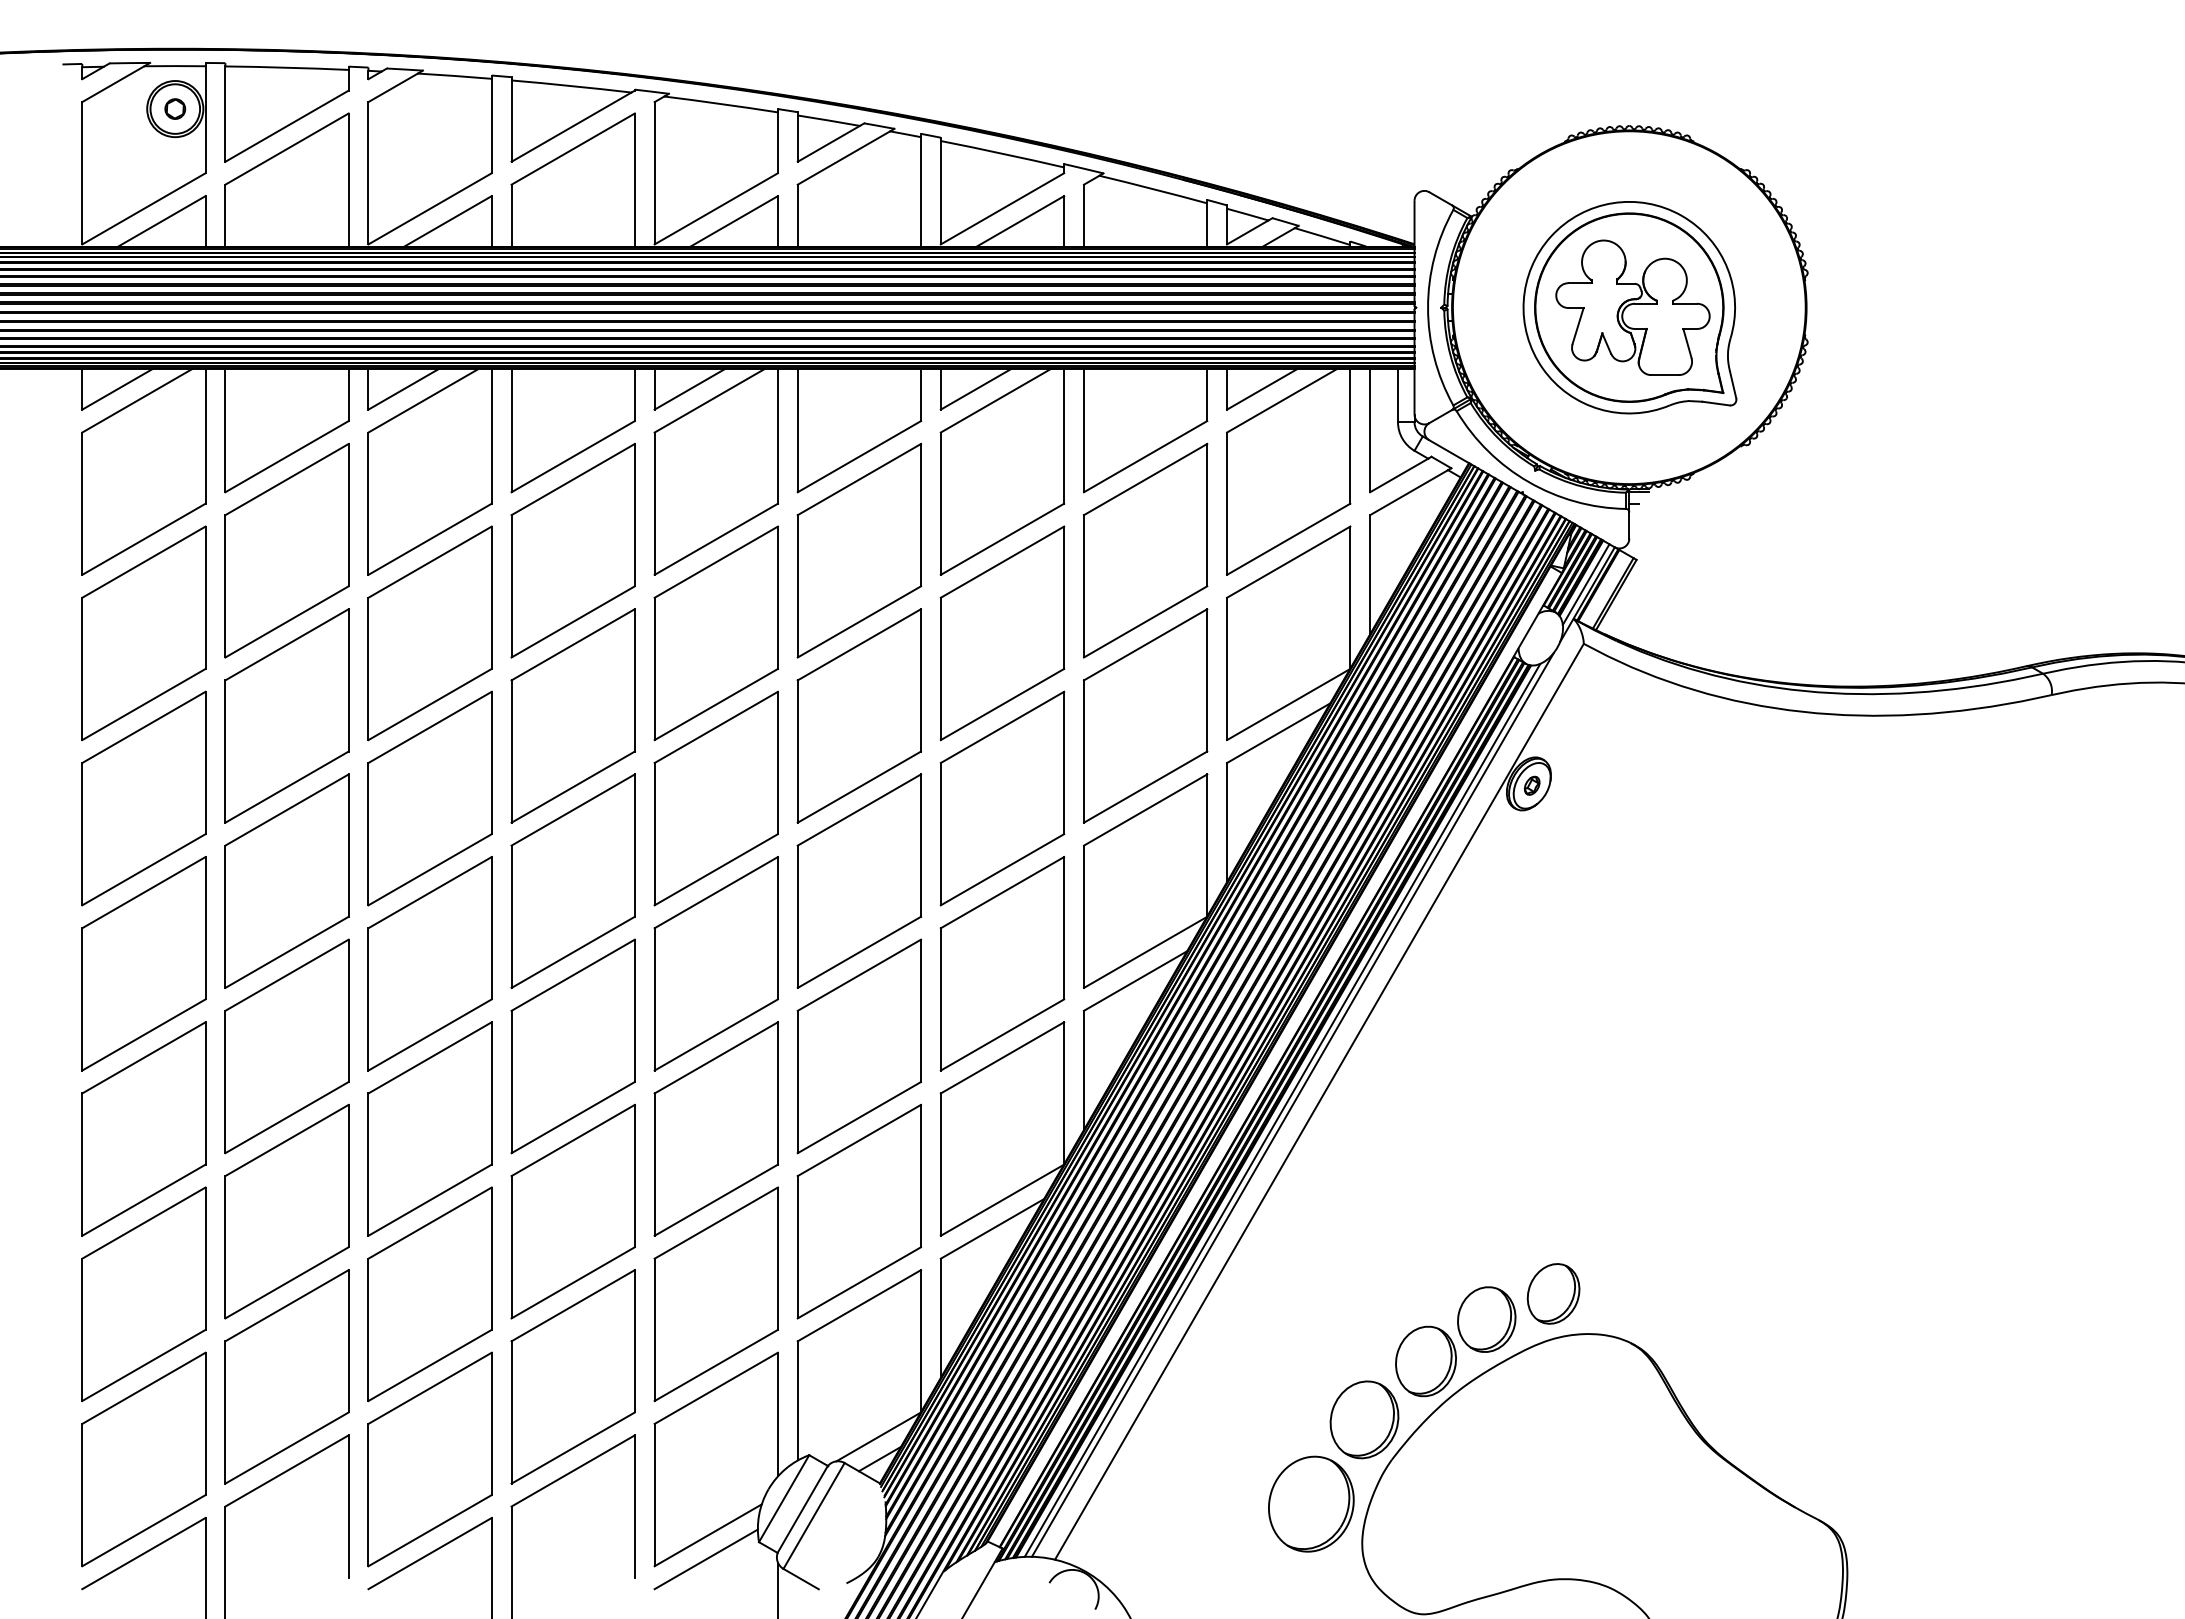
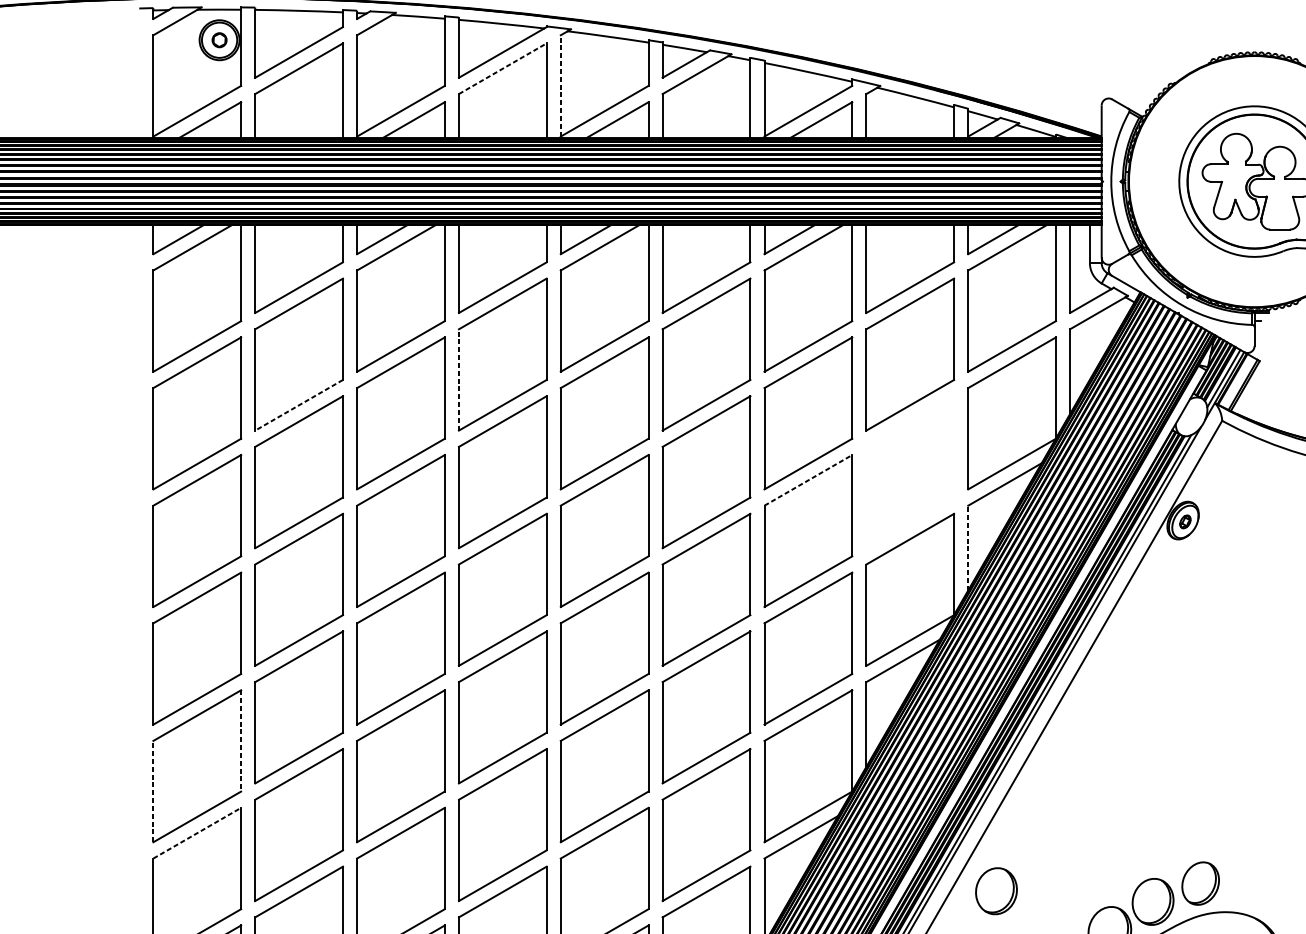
line: (573, 148) -> (503, 68), solid -> dashed
line: (654, 172) -> (560, 85), solid -> dashed
line: (511, 585) -> (458, 379), solid -> dashed
line: (286, 622) -> (298, 405), solid -> dashed
part: (1145, 715) -> (910, 471), removed
line: (1002, 727) -> (808, 480), solid -> dashed
line: (1227, 822) -> (968, 548), solid -> dashed
line: (205, 1093) -> (241, 740), solid -> dashed
line: (82, 1164) -> (153, 791), solid -> dashed
line: (144, 1222) -> (197, 832), solid -> dashed
part: (1266, 1304) -> (996, 891), added

